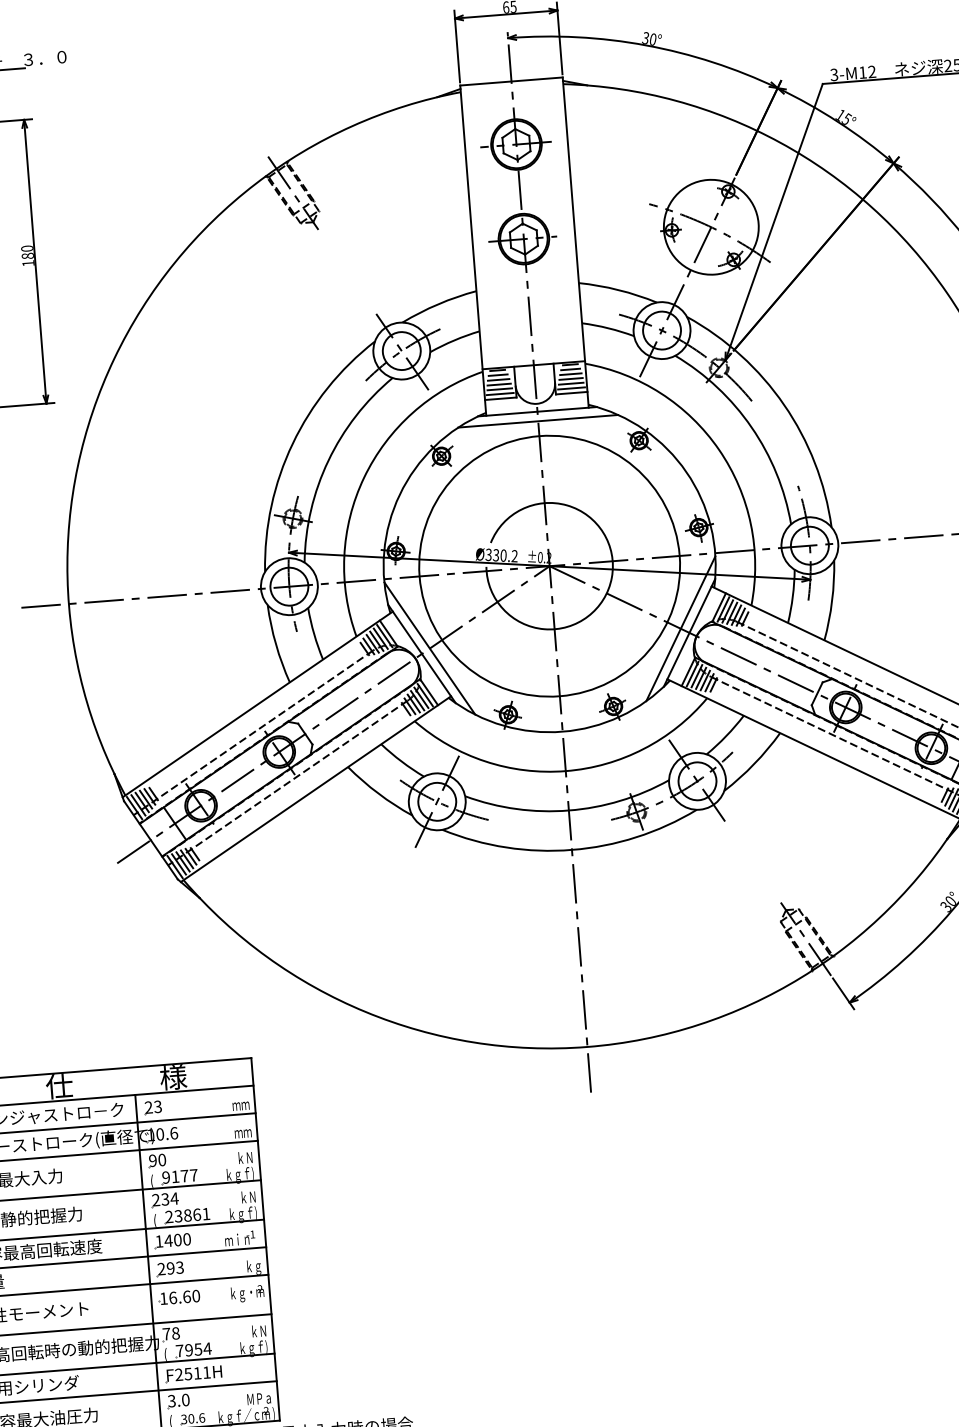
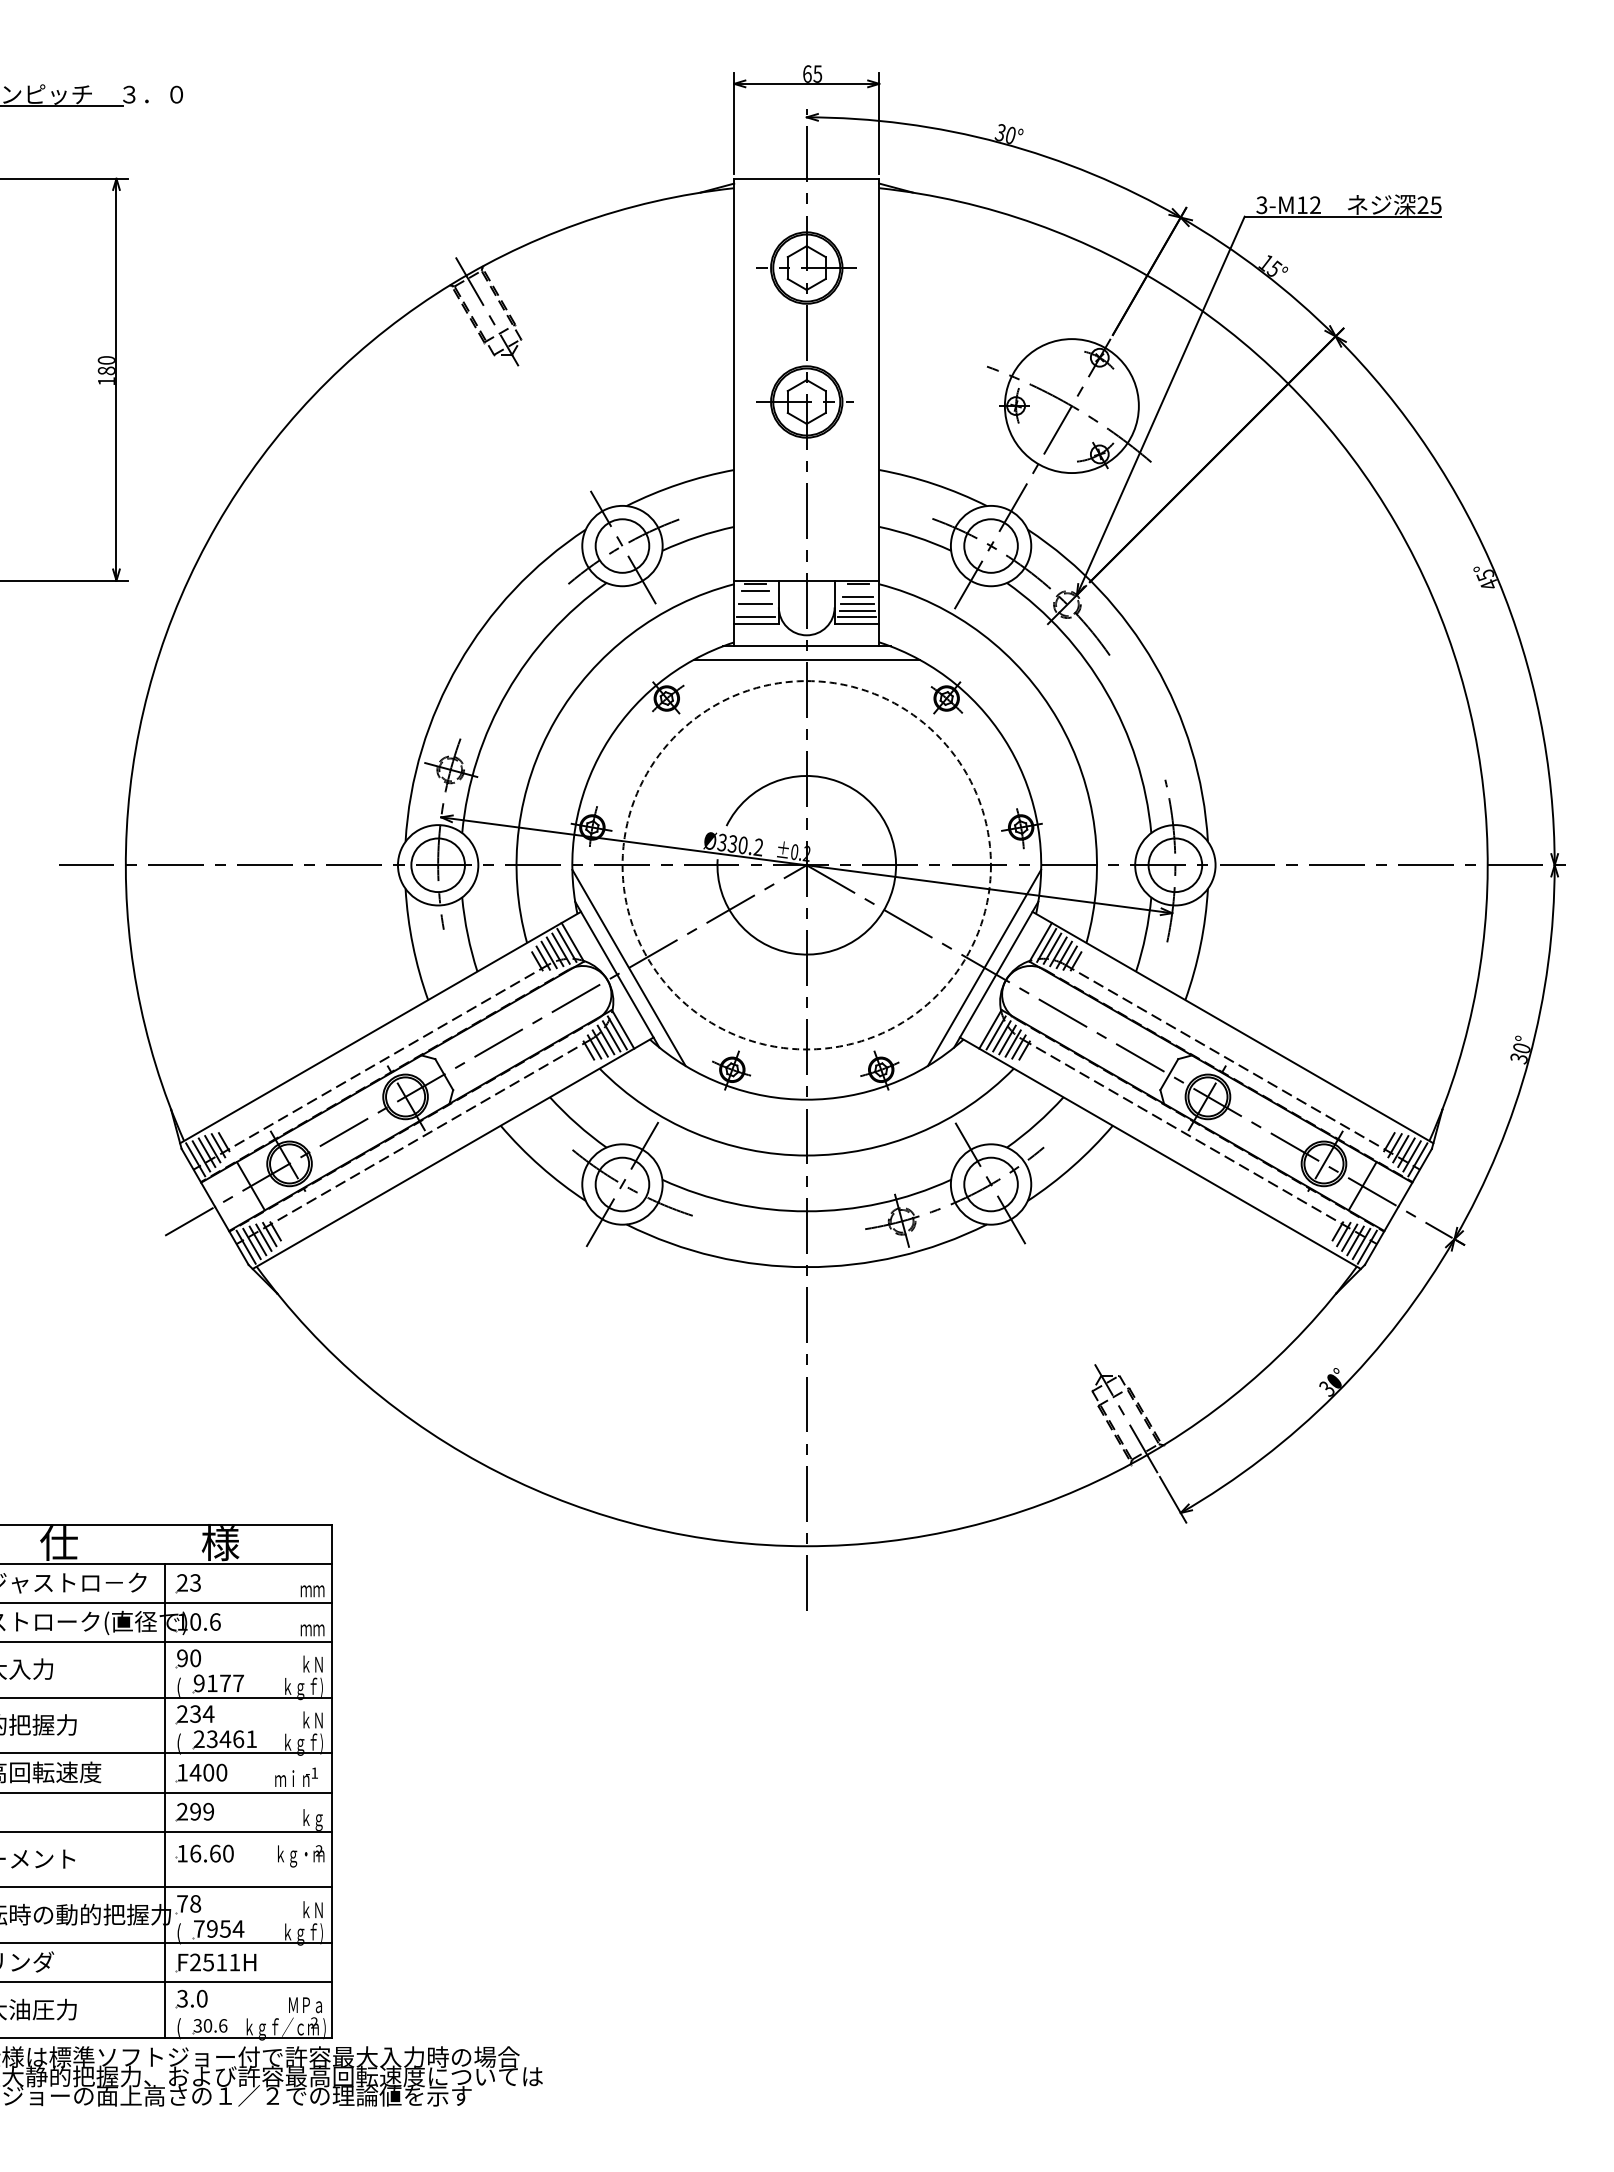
line: (570, 369) -> (857, 590), removed
line: (498, 379) -> (755, 597), removed
line: (499, 389) -> (755, 610), removed
circle: (549, 566) -> (806, 865), solid -> dashed
text: (187, 1215) -> (225, 1739), 23861 -> 23461
text: (179, 1267) -> (208, 1811), 293 -> 299

